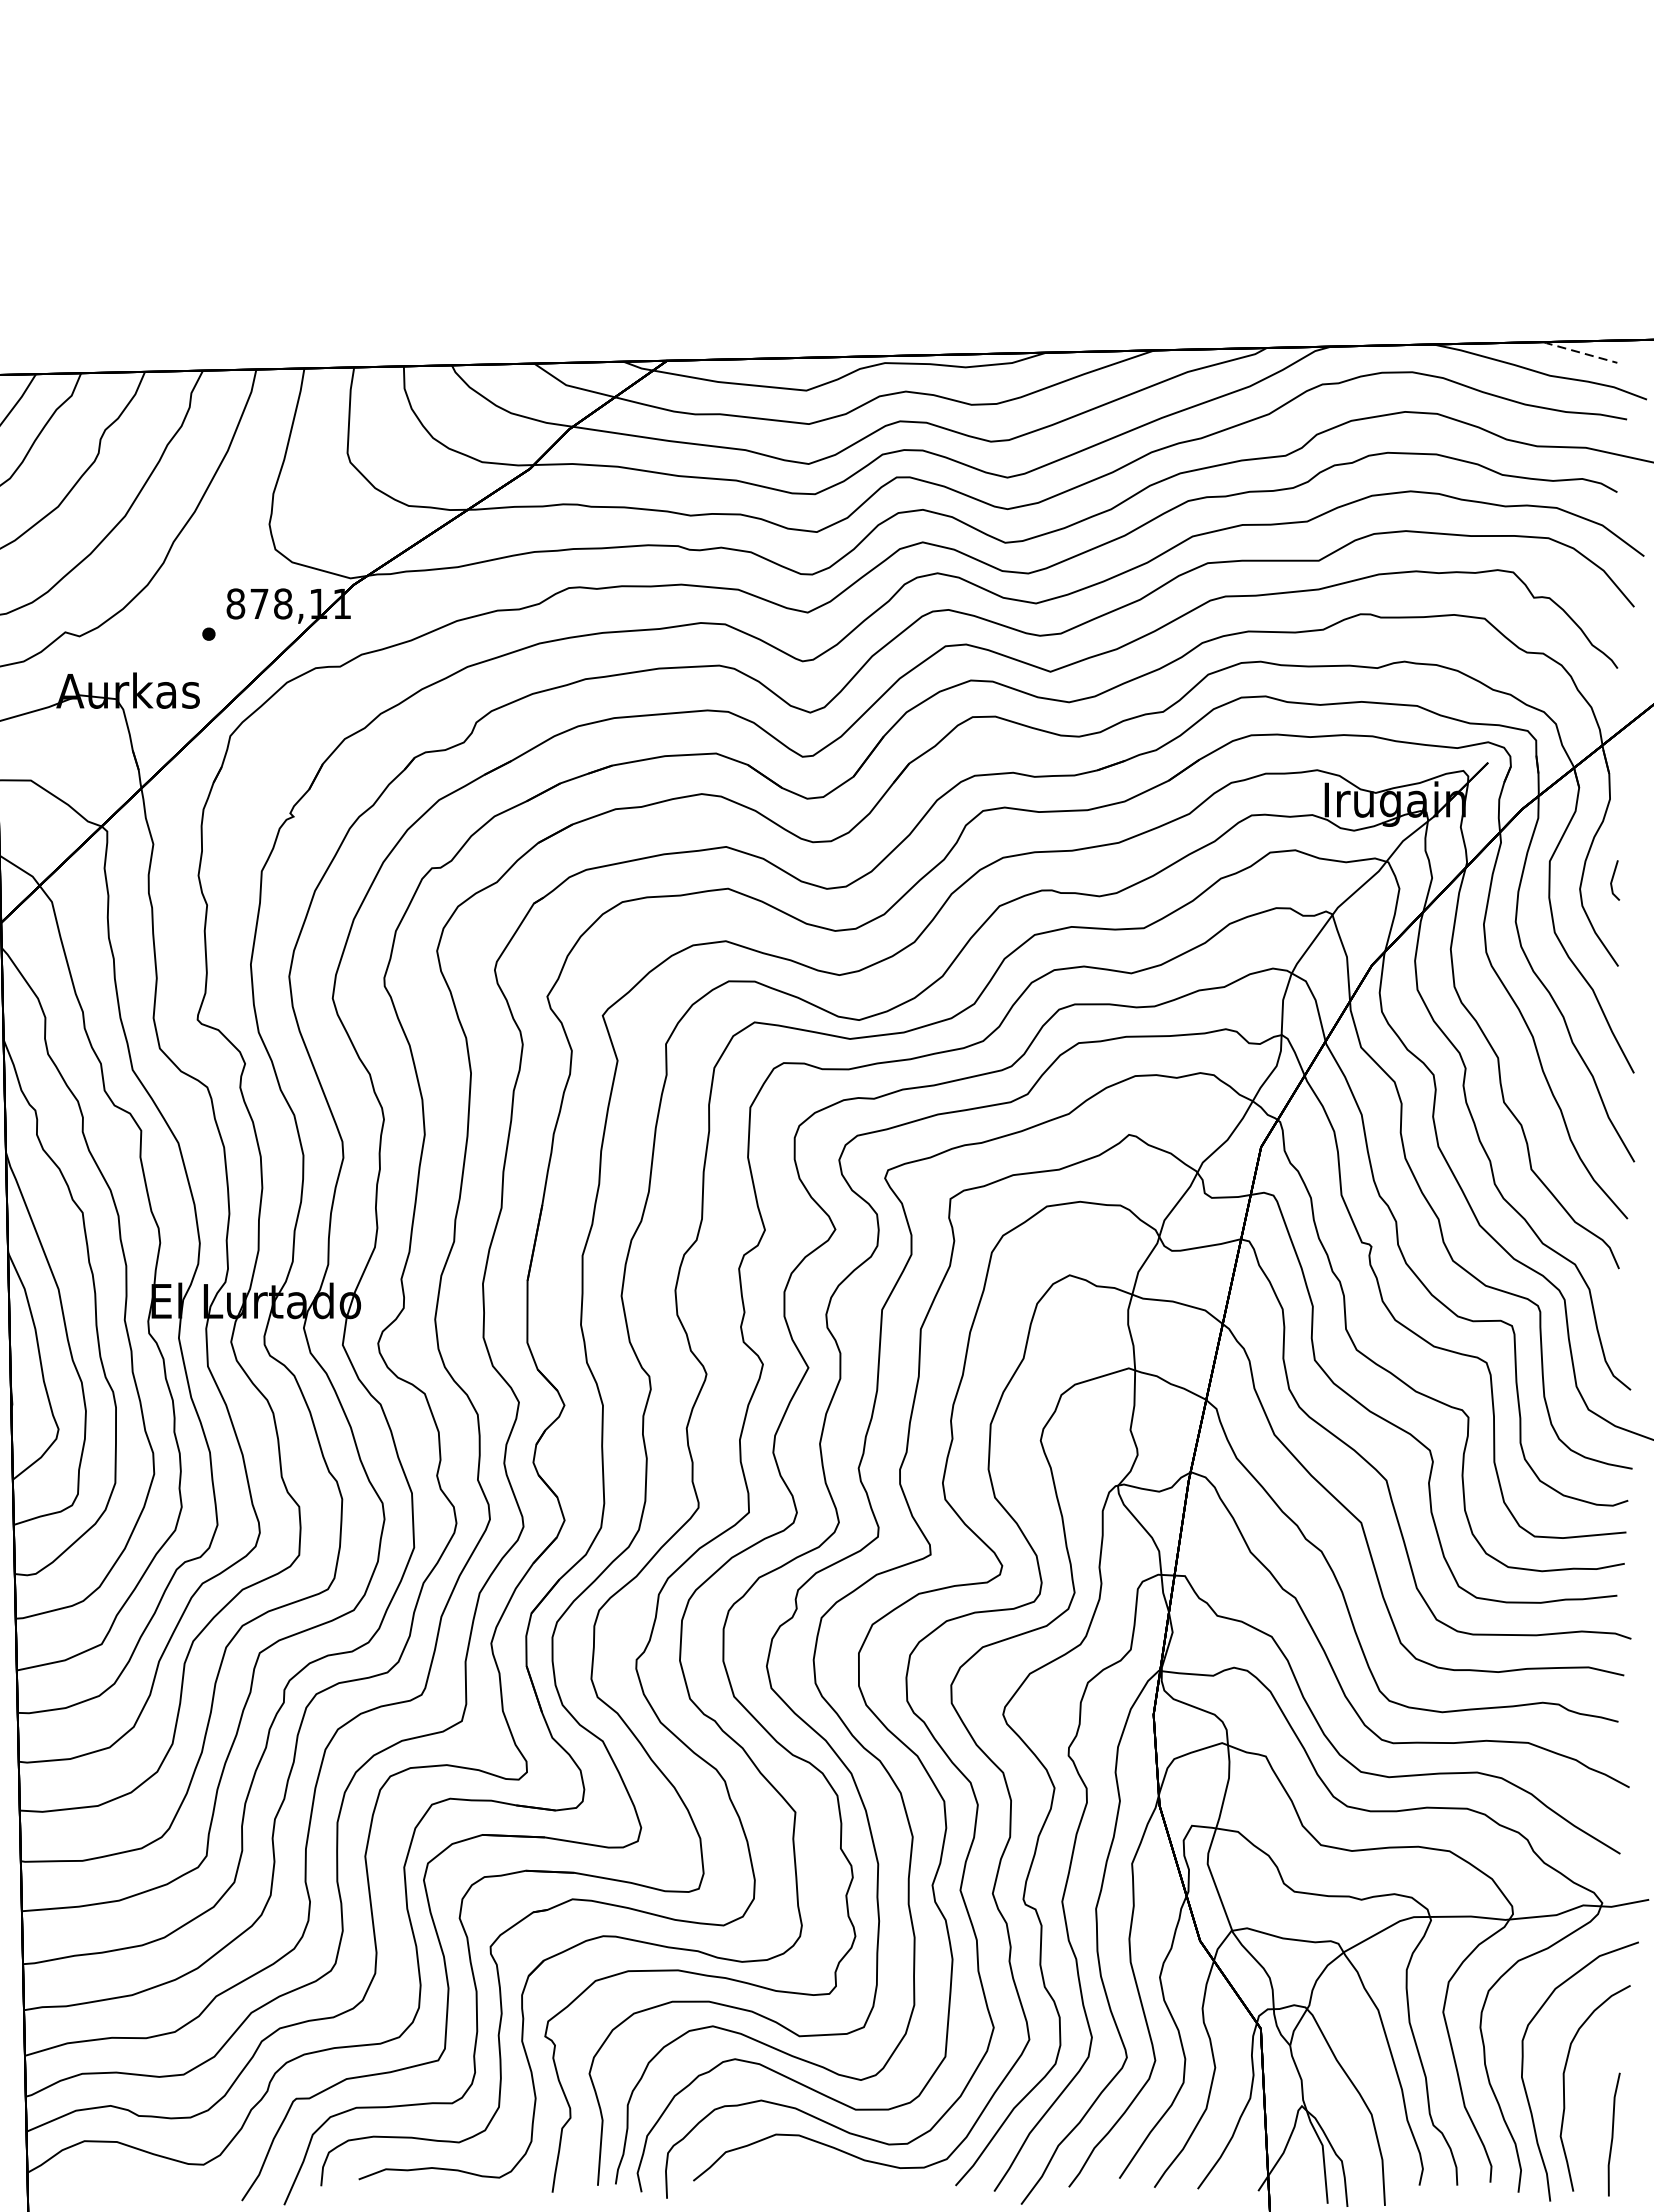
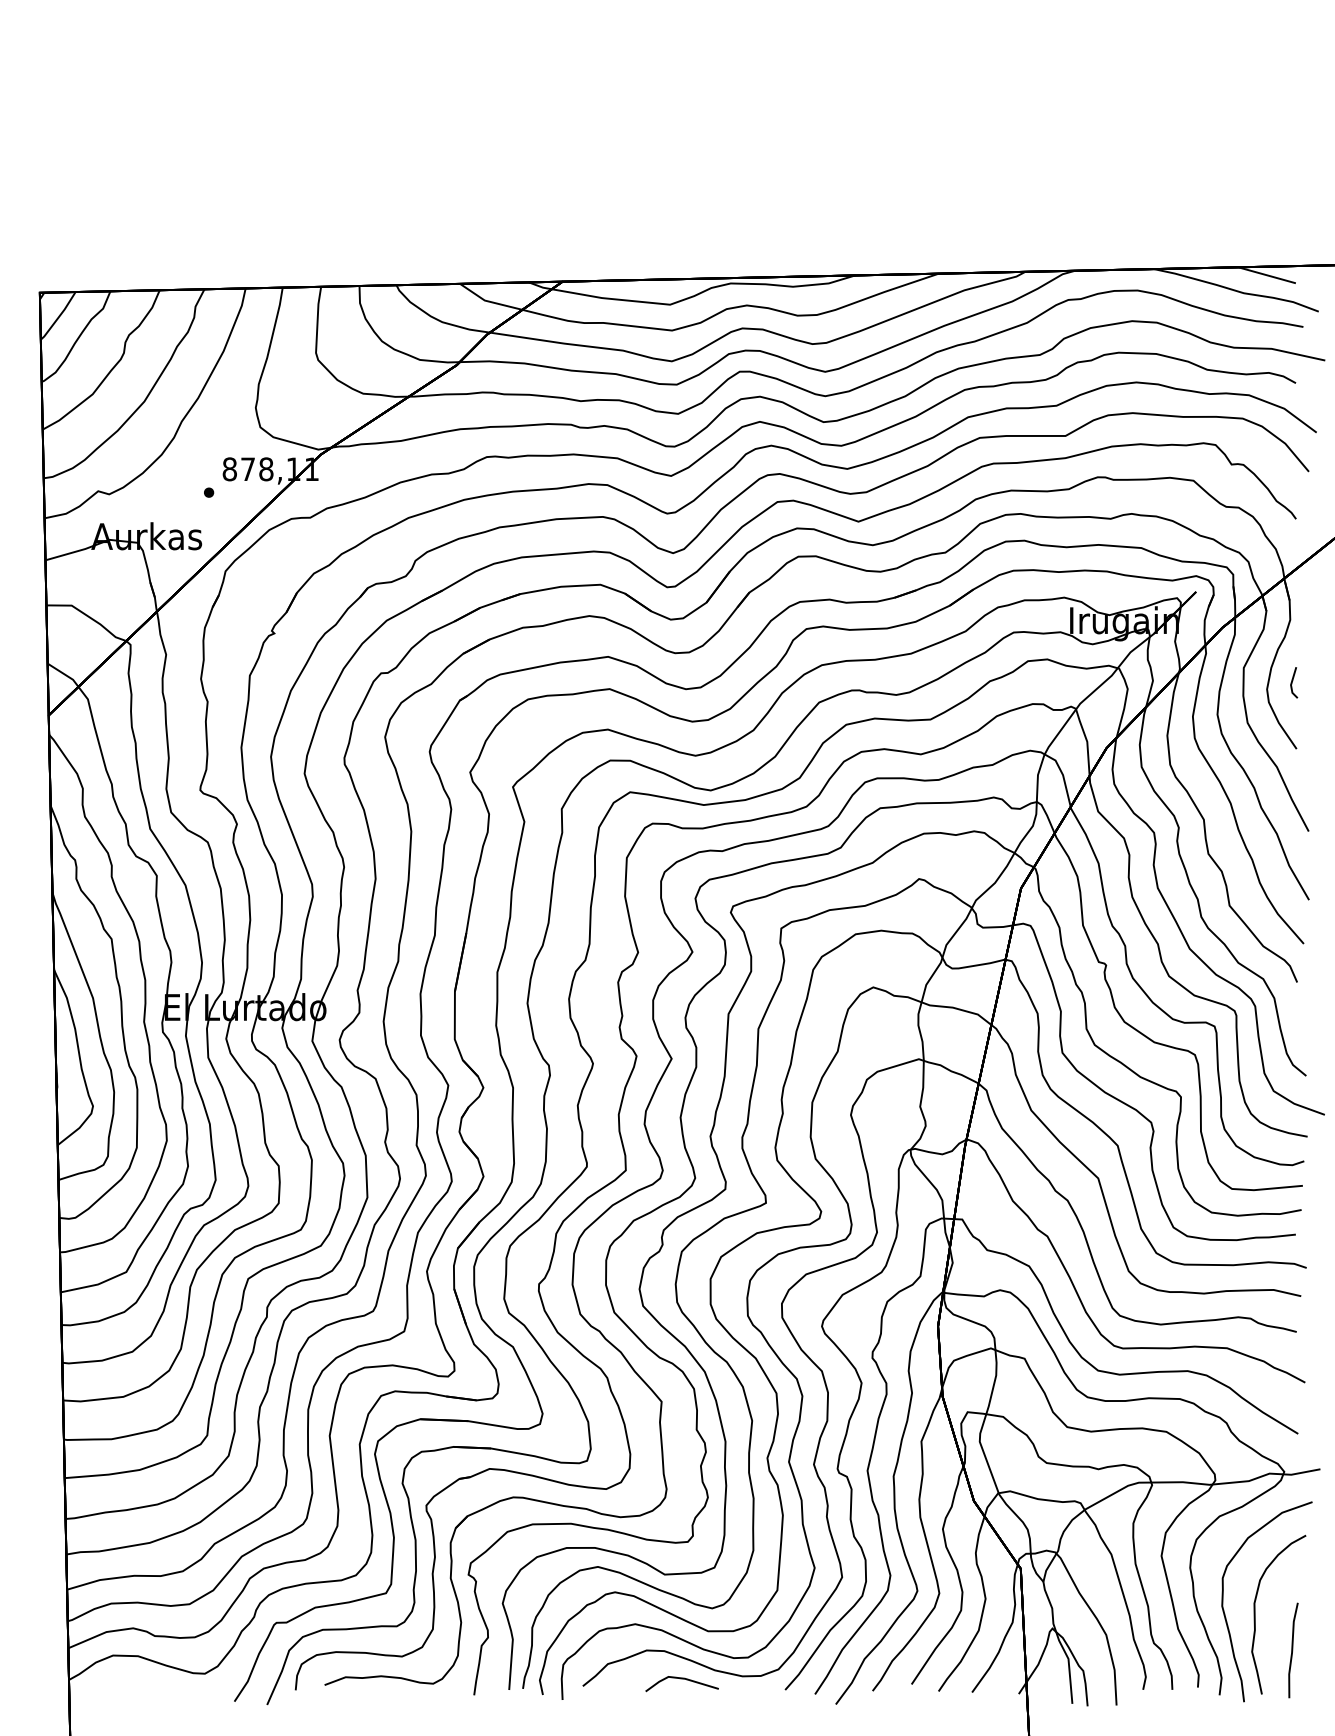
line: (1580, 352) -> (1267, 275), dashed -> solid
line: (821, 2172) -> (681, 1679), added

